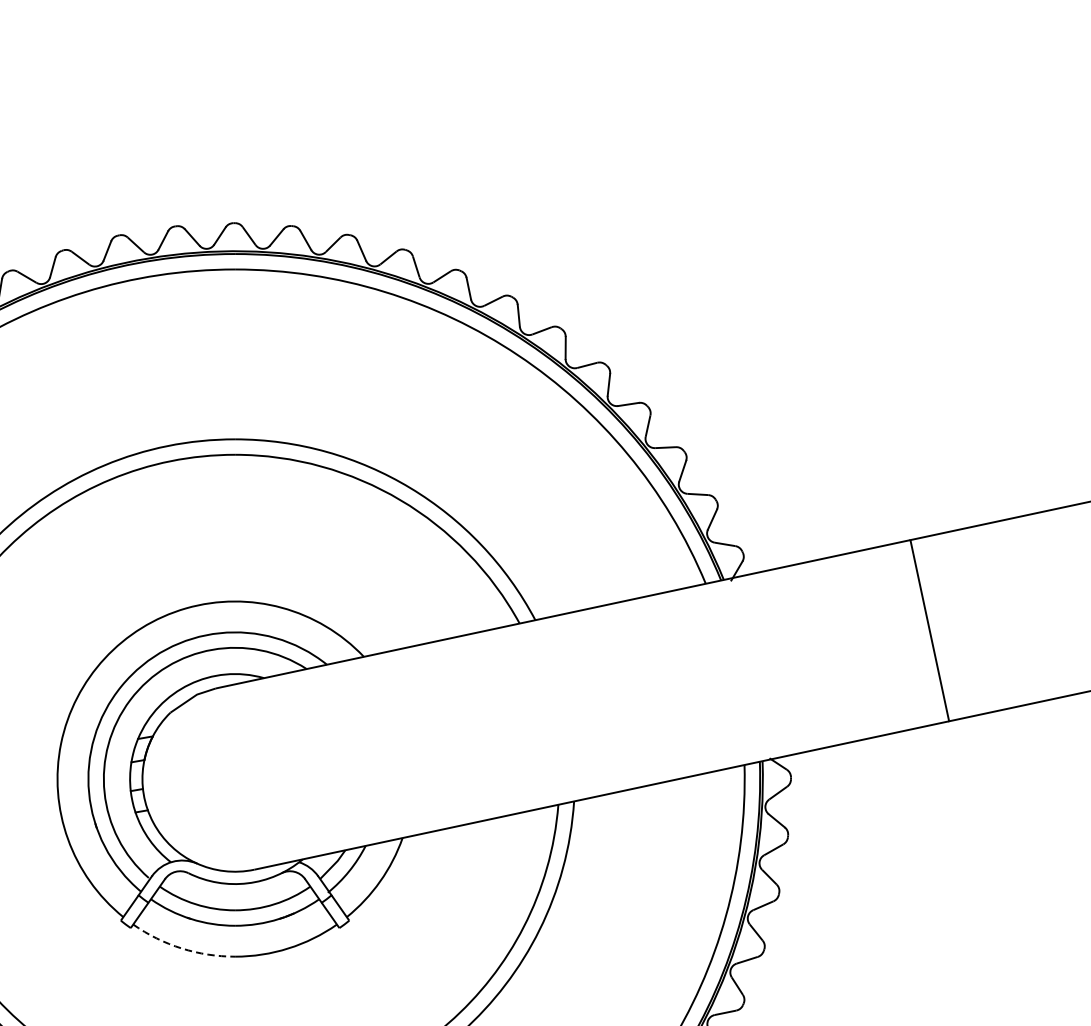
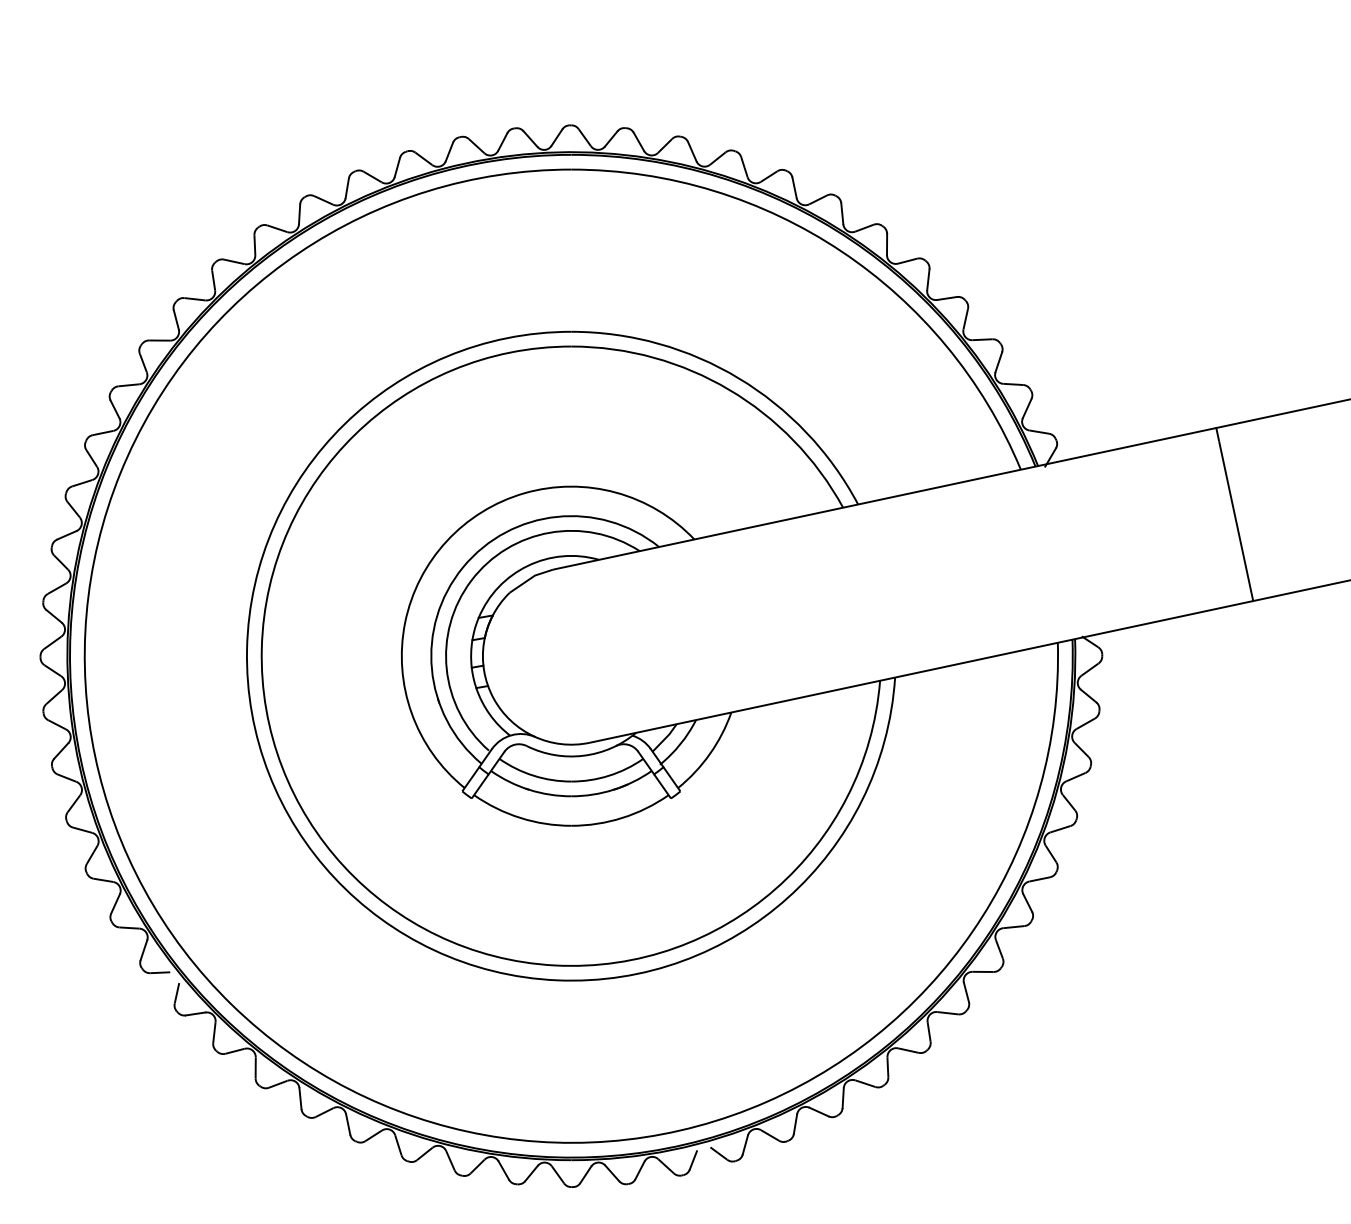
arc: (181, 947) -> (520, 817), dashed -> solid

